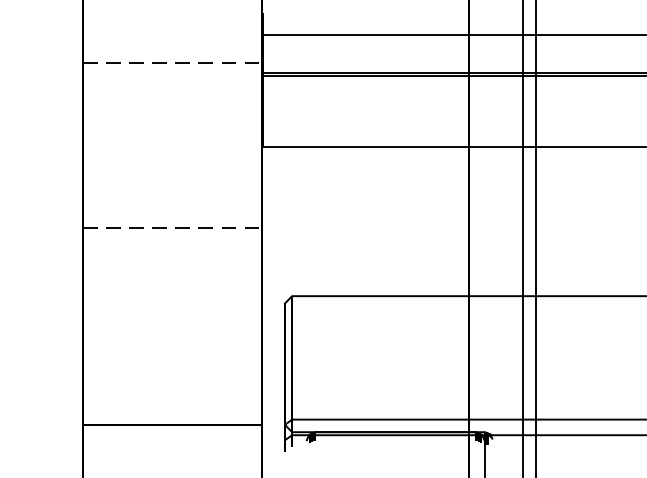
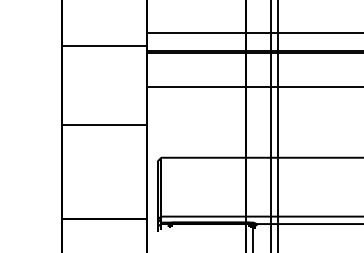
line: (172, 62) -> (104, 46), dashed -> solid
line: (172, 228) -> (104, 125), dashed -> solid

